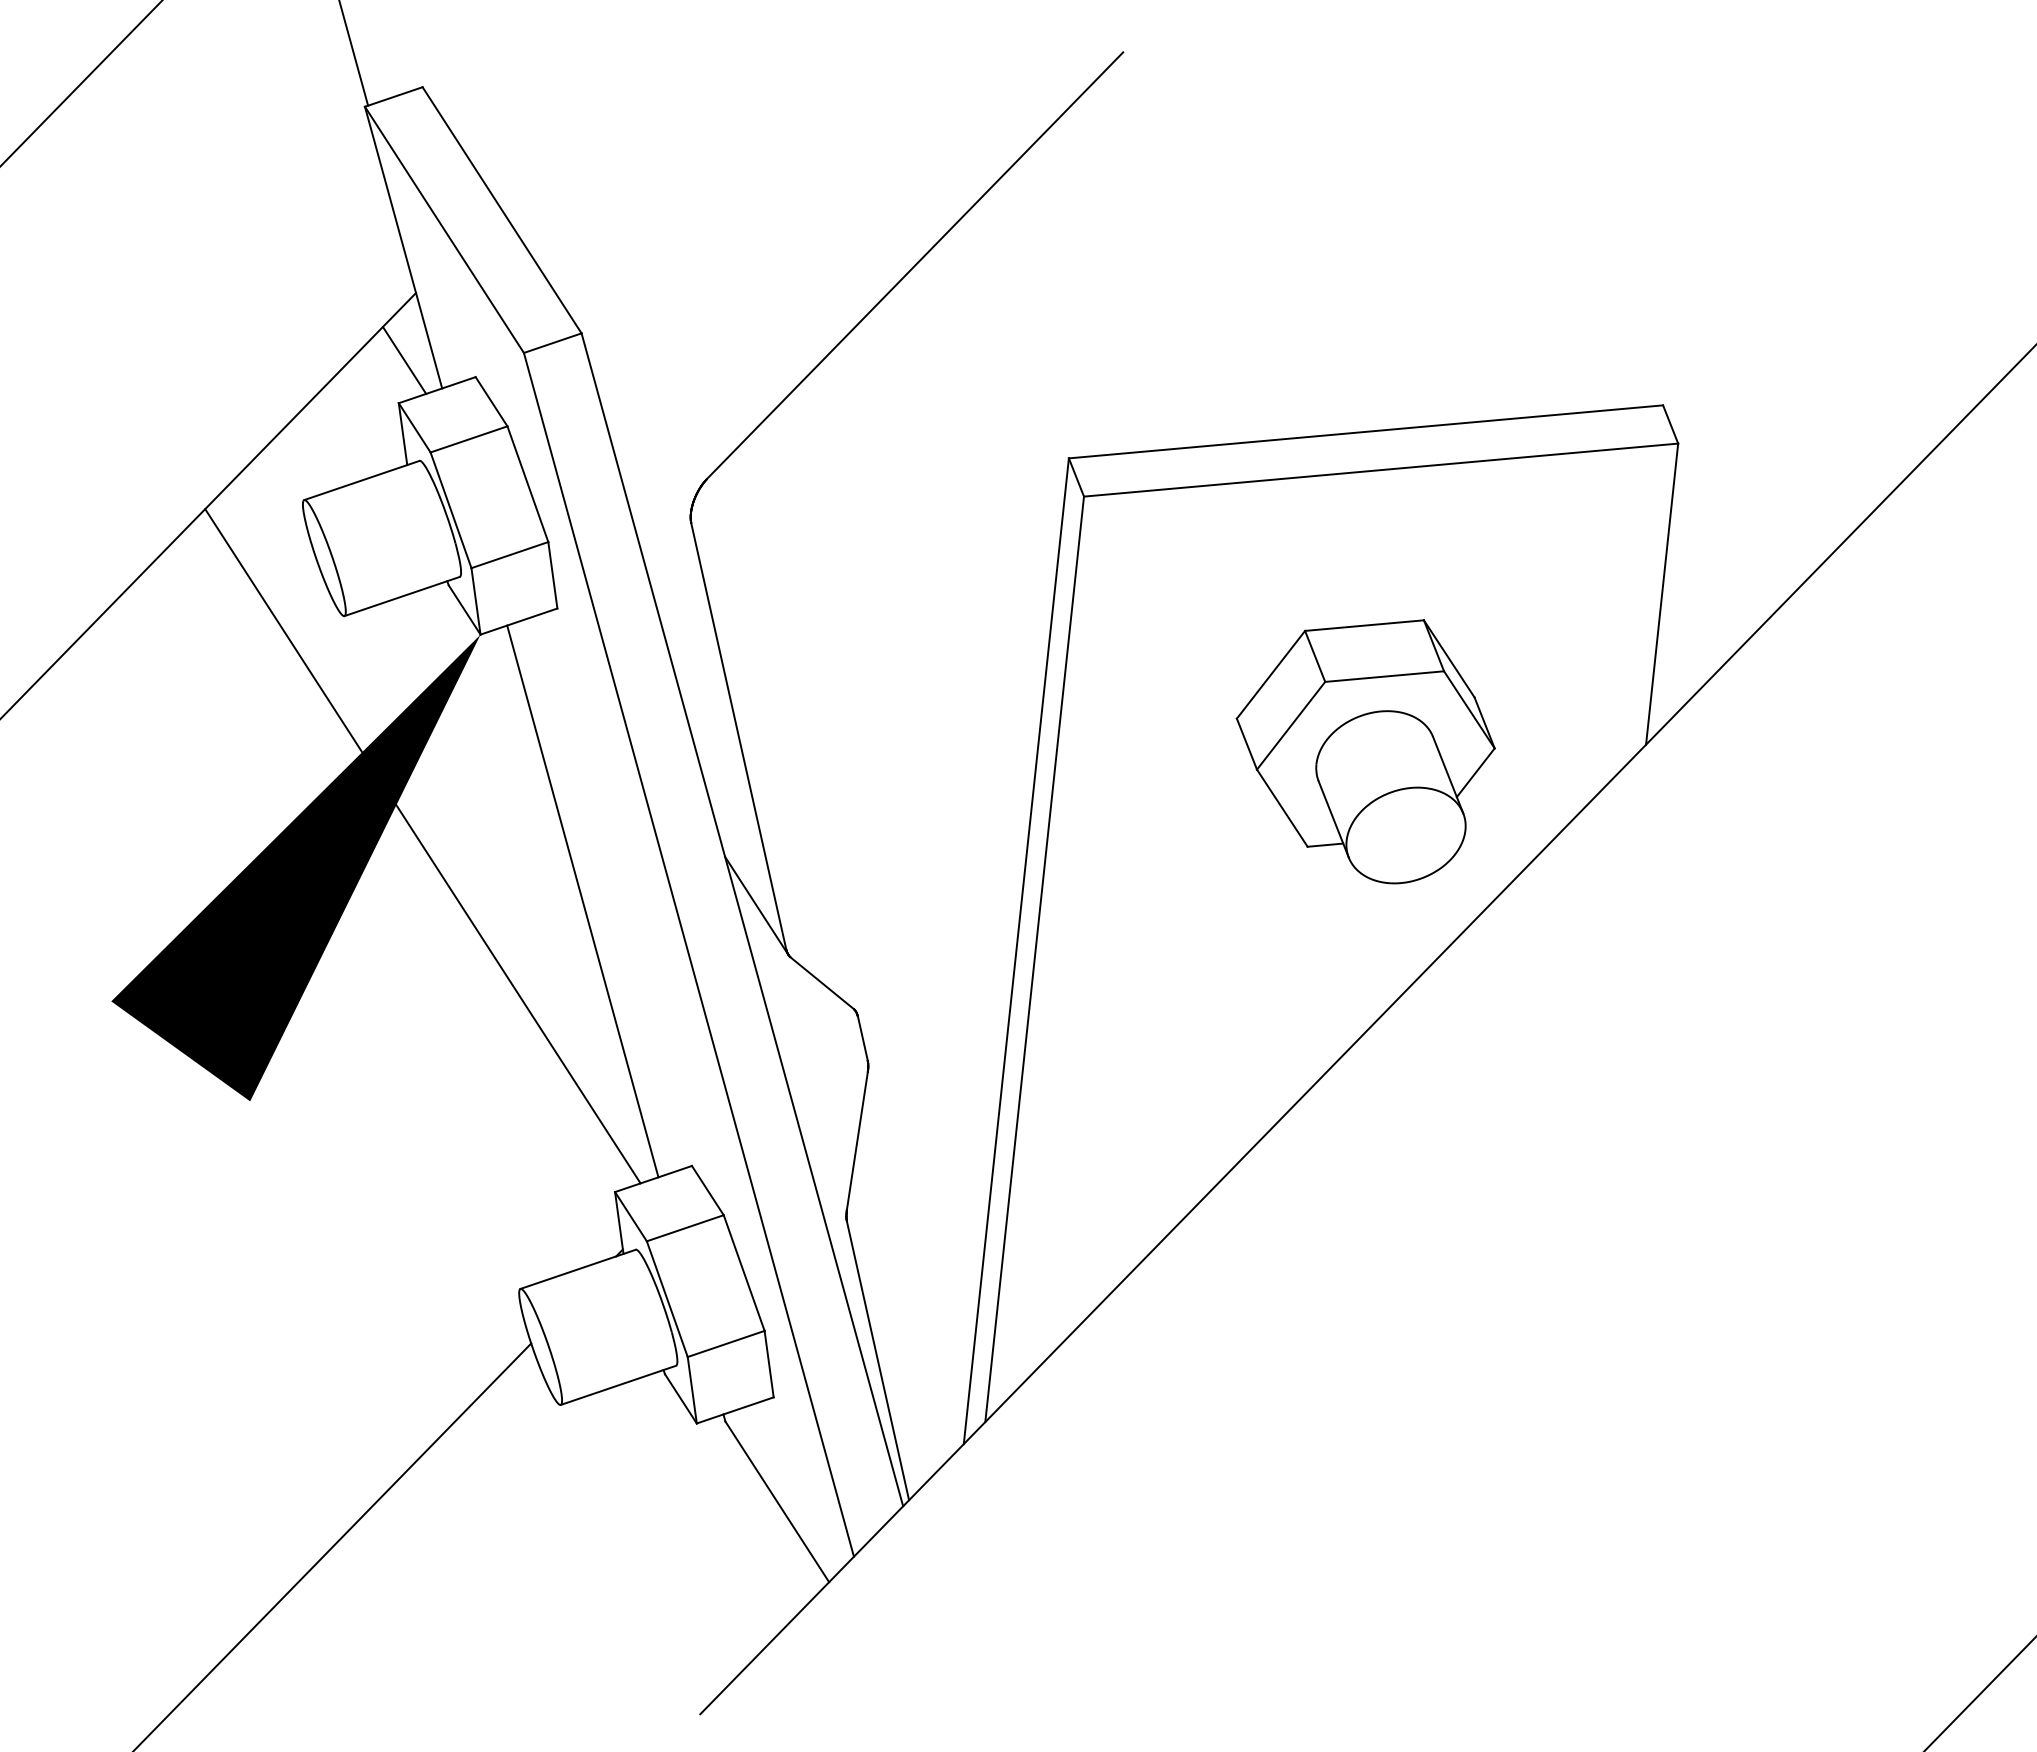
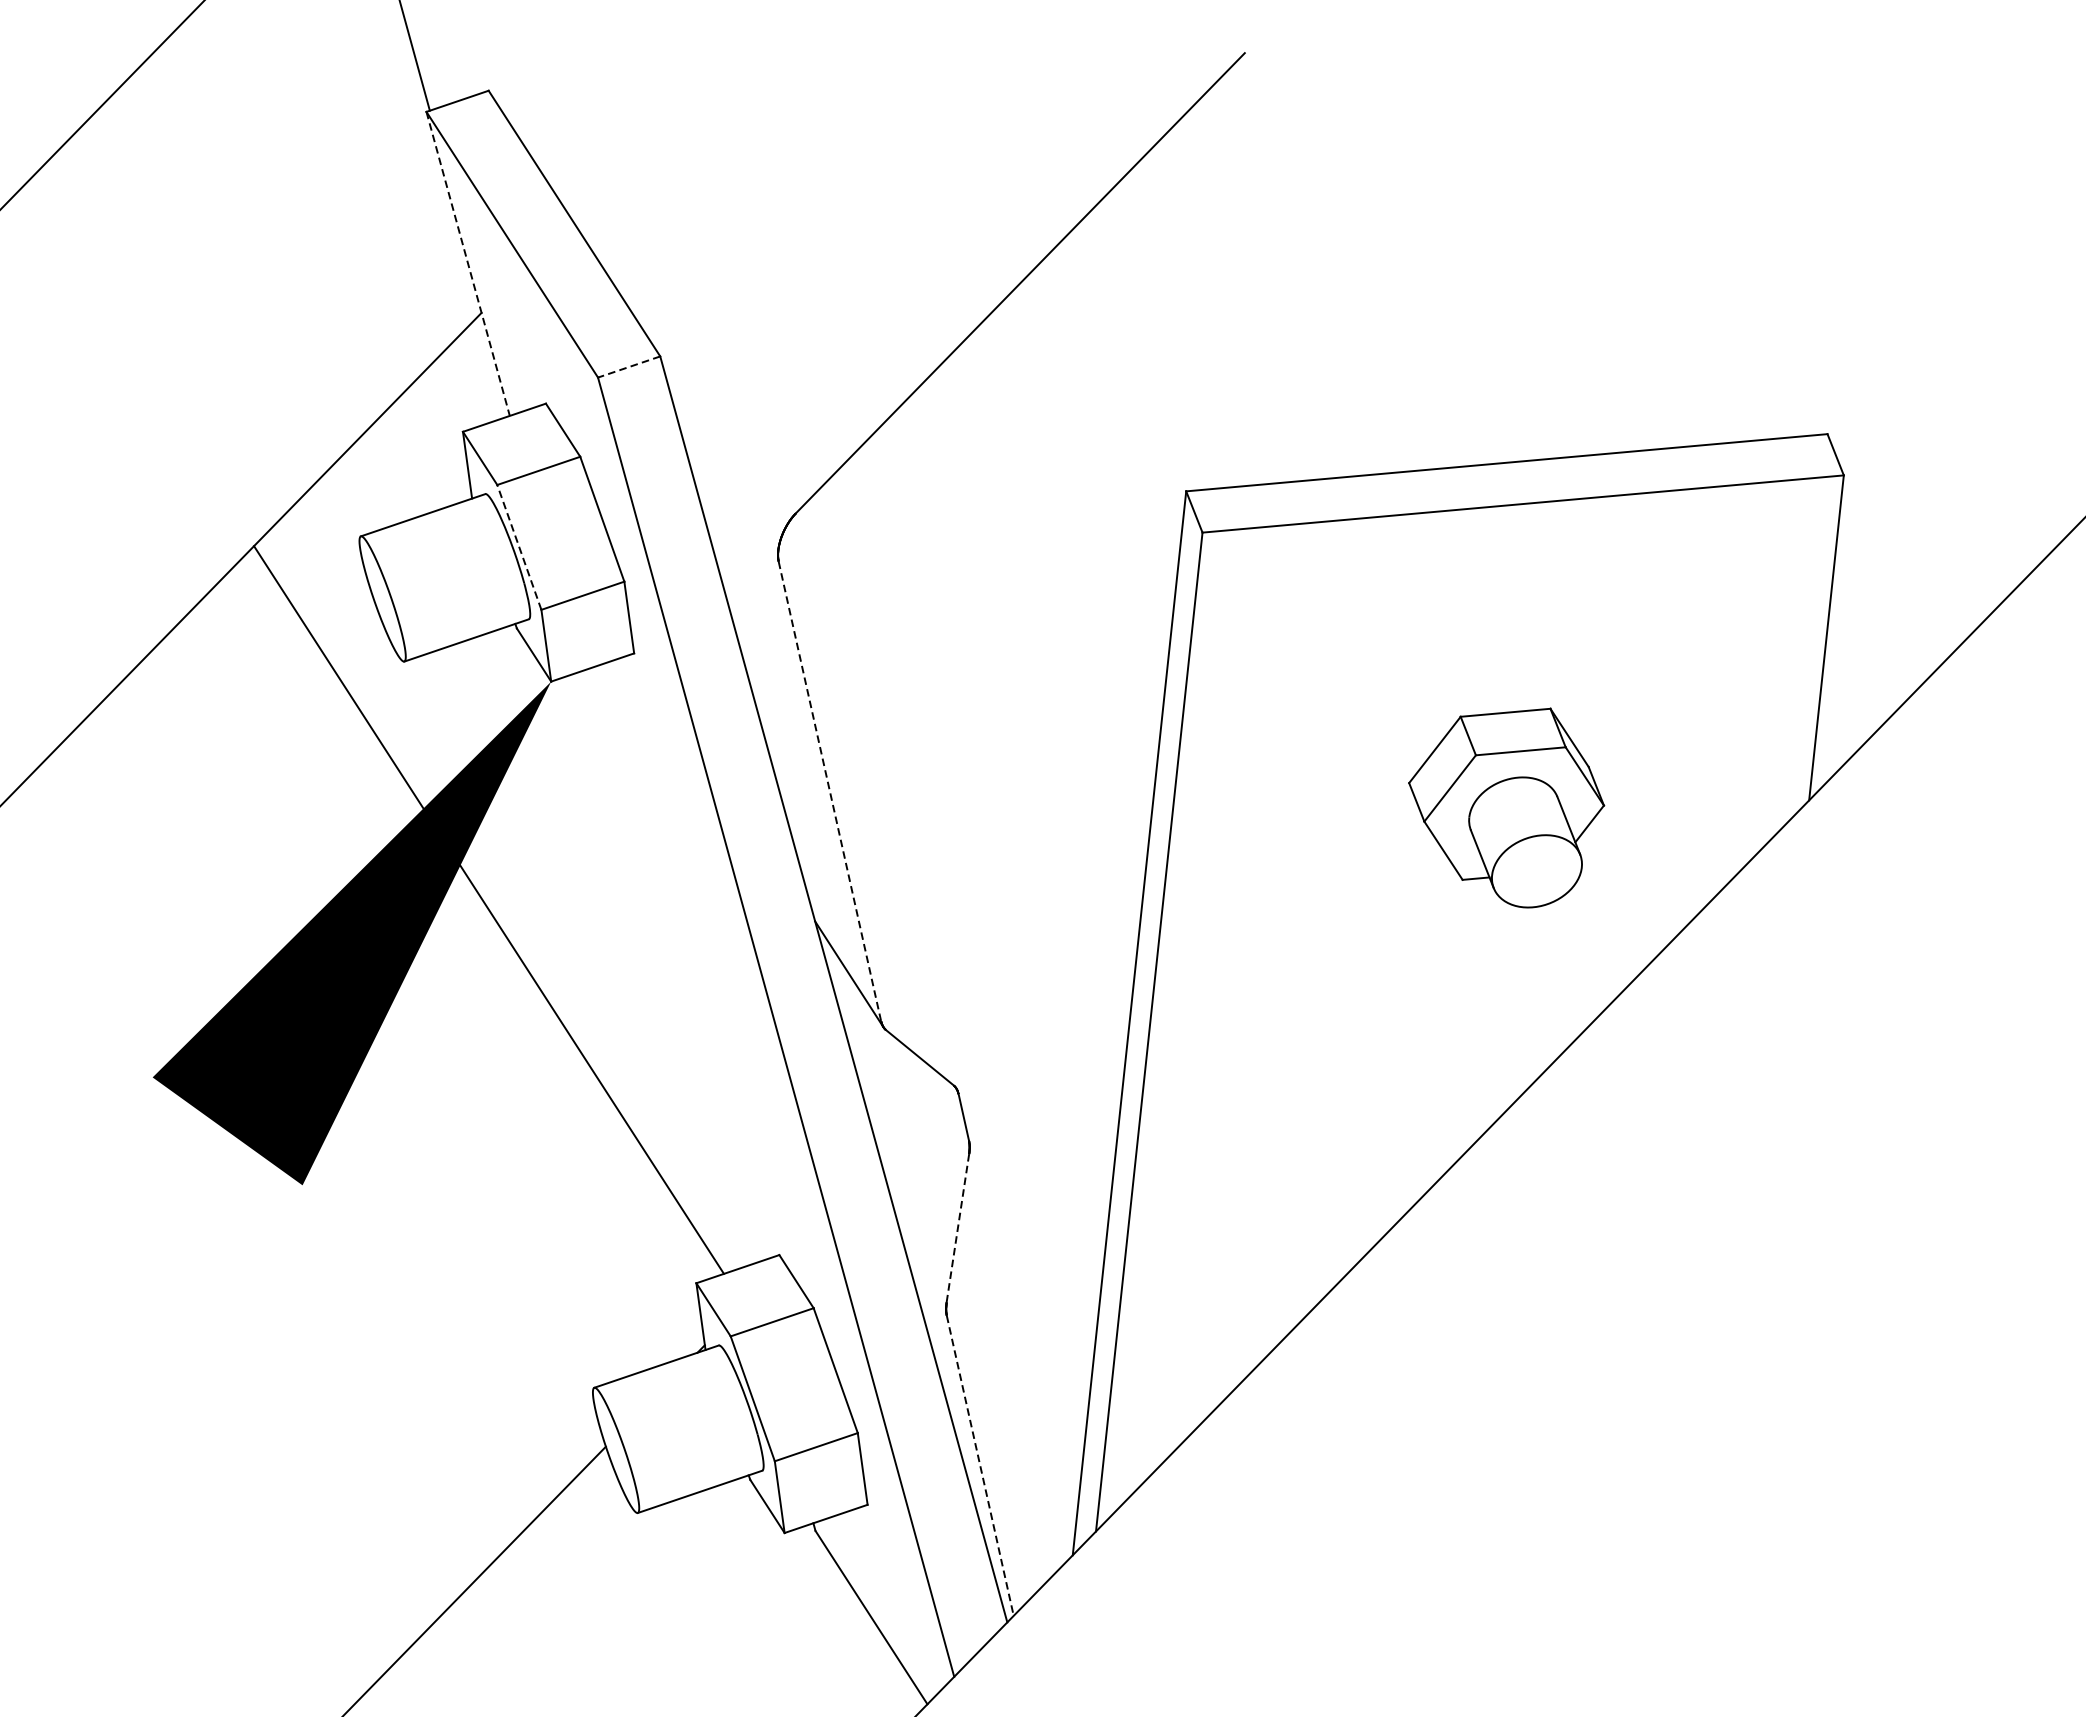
line: (403, 248) -> (468, 264), solid -> dashed
line: (552, 343) -> (628, 367), solid -> dashed
line: (404, 359) -> (469, 384), removed
line: (450, 509) -> (518, 546), solid -> dashed
line: (738, 737) -> (829, 792), solid -> dashed
part: (1365, 751) -> (1506, 807), size x0.7
line: (582, 901) -> (661, 969), removed
line: (857, 1141) -> (958, 1228), solid -> dashed
line: (878, 1361) -> (980, 1466), solid -> dashed

